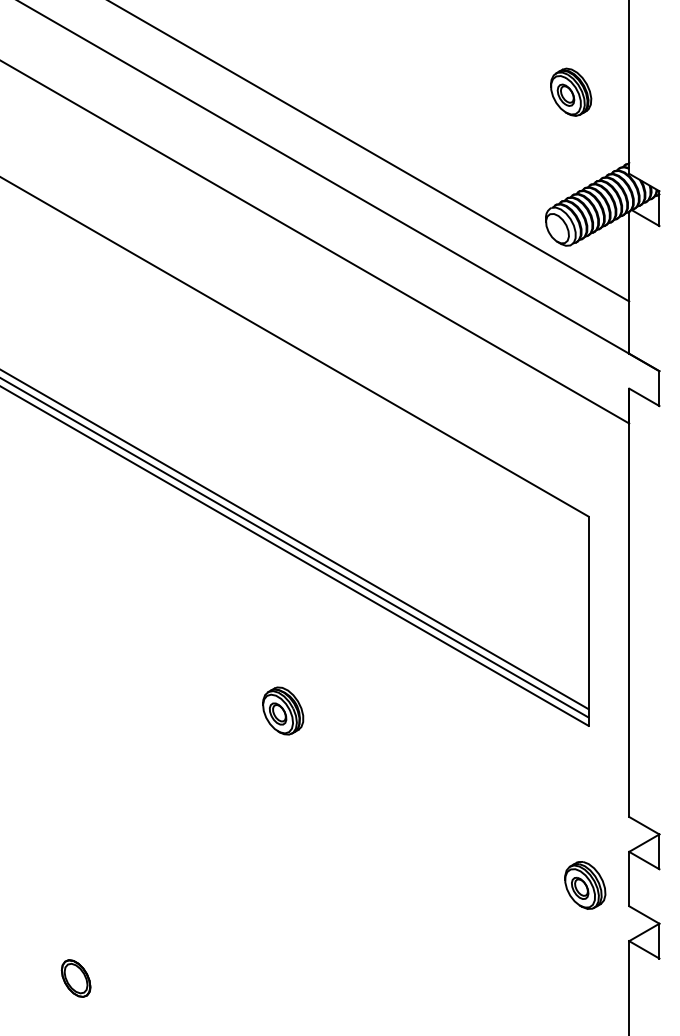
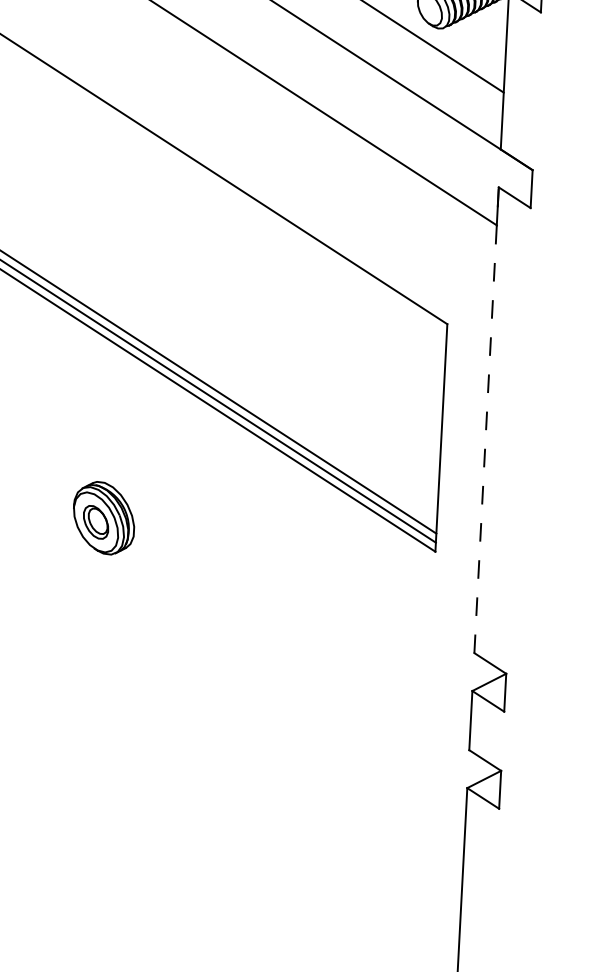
line: (629, 602) -> (486, 419), solid -> dashed
part: (283, 710) -> (104, 517), size x1.4
part: (585, 885) -> (422, 725), removed

